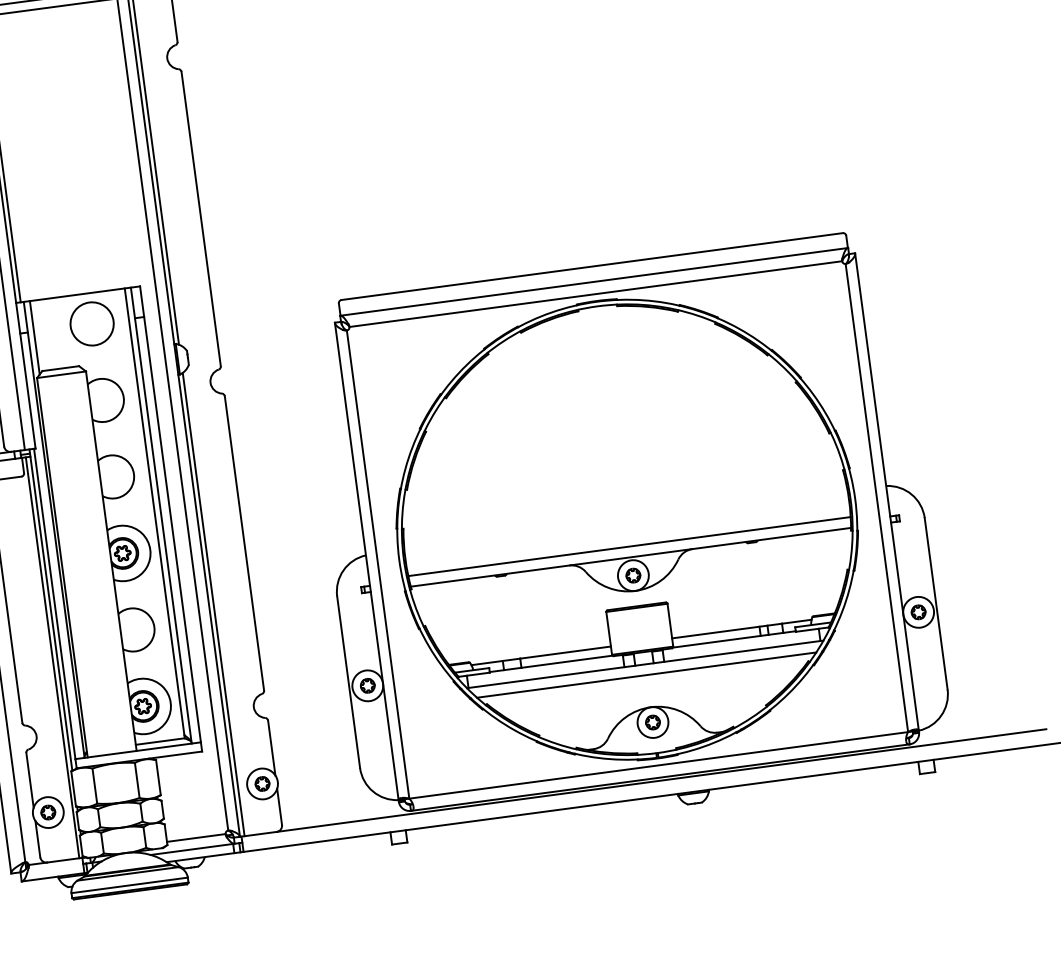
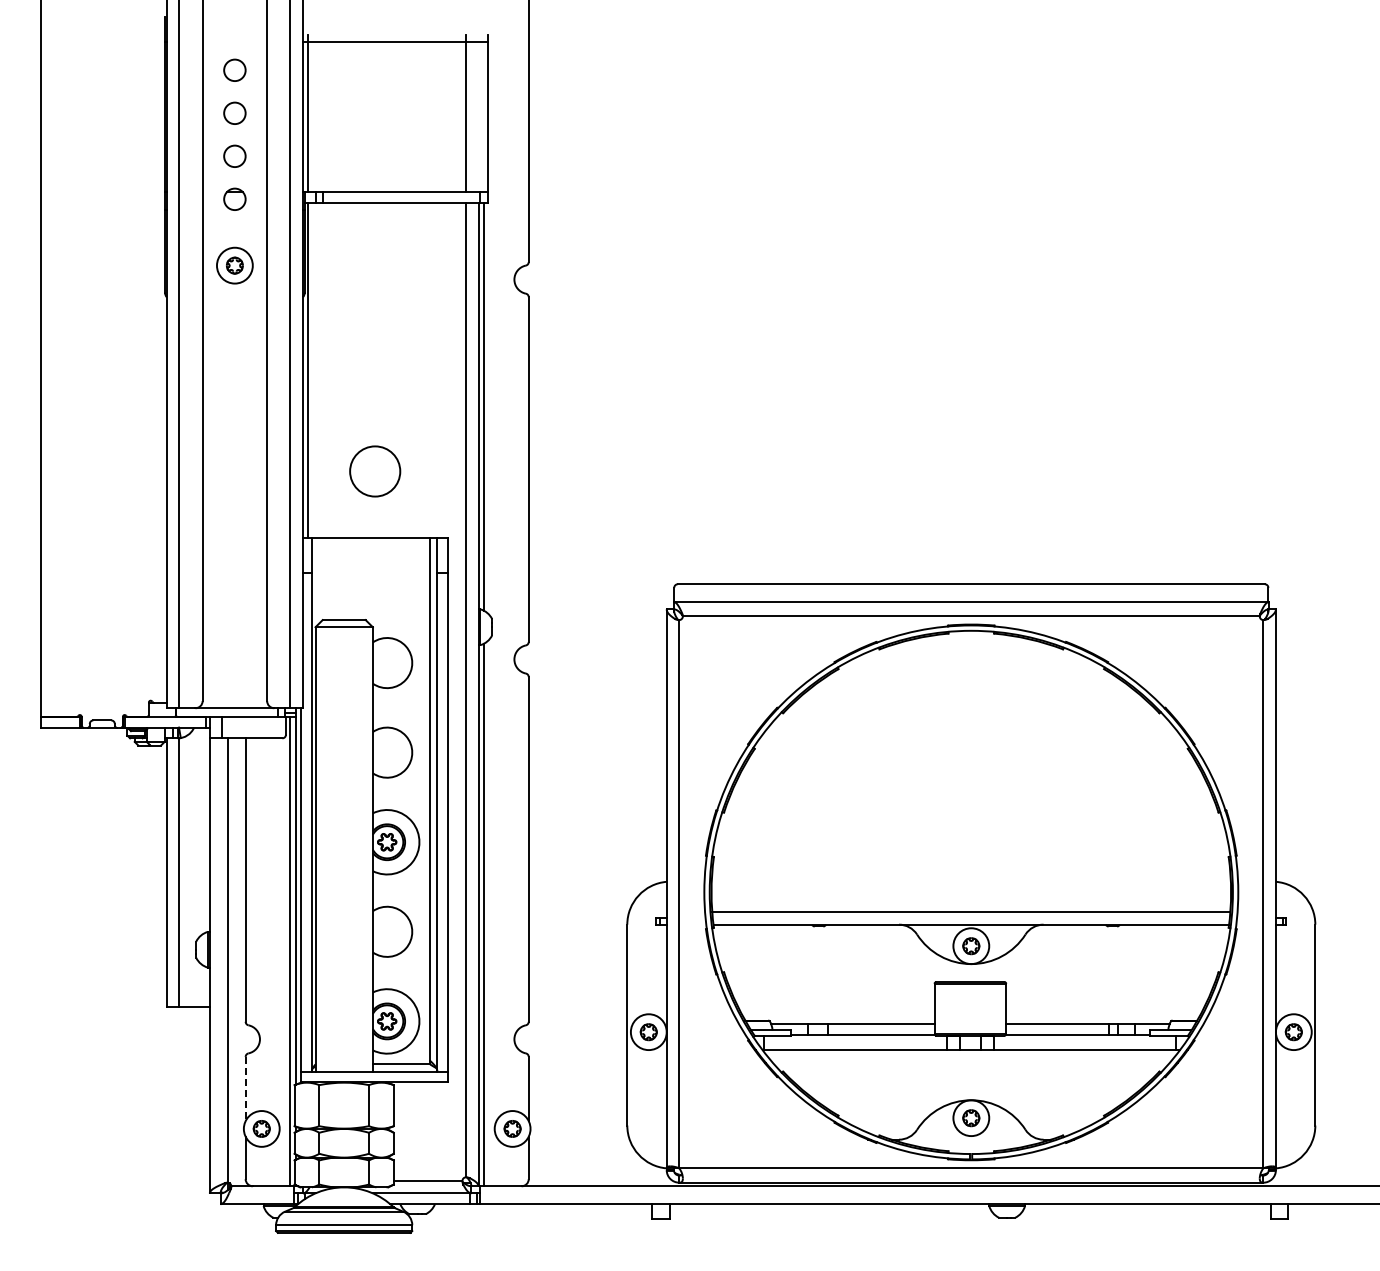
circle: (92, 323) -> (375, 471), moved
line: (35, 337) -> (319, 580), removed
line: (645, 675) -> (970, 1062), removed
line: (29, 780) -> (245, 1089), solid -> dashed

